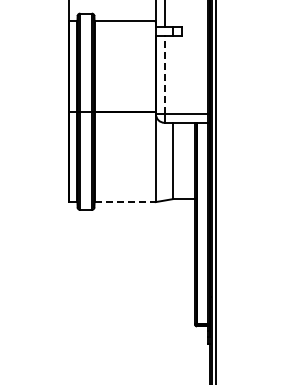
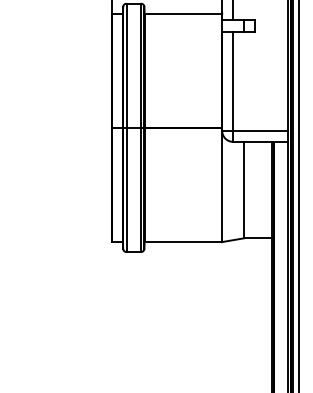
line: (164, 74) -> (233, 80), dashed -> solid
line: (125, 202) -> (183, 242), dashed -> solid

